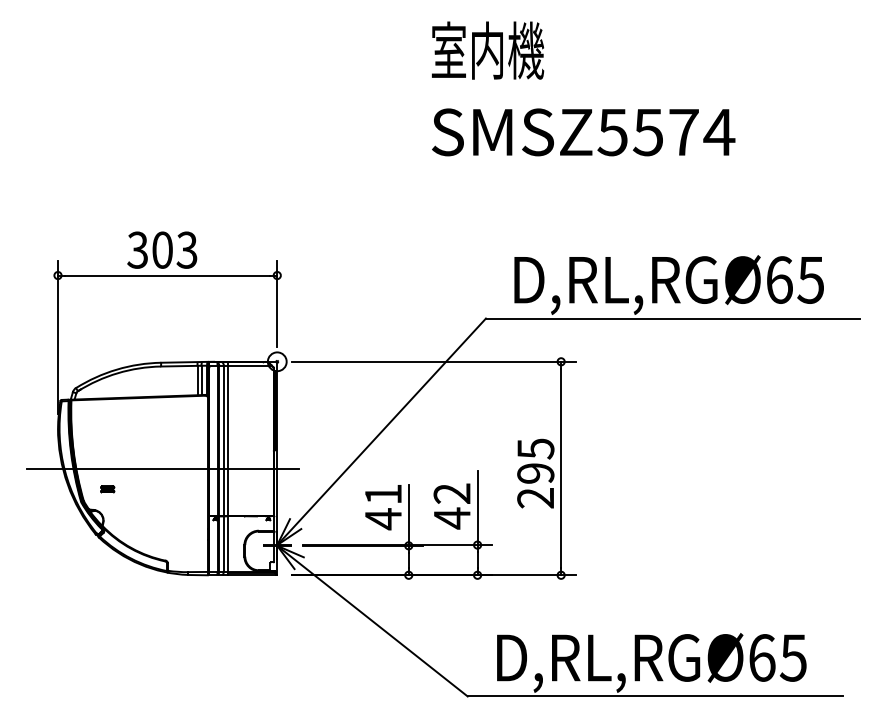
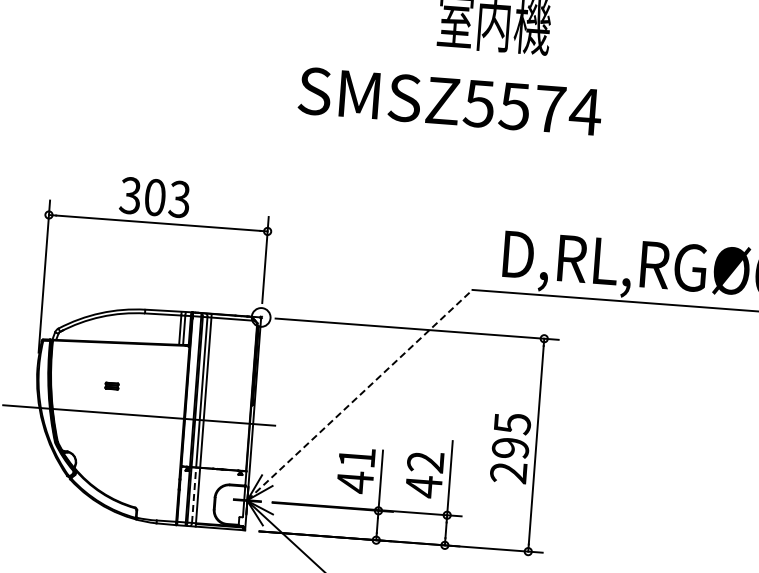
text: (583, 132) -> (450, 101), moved
line: (381, 431) -> (359, 394), solid -> dashed
part: (107, 489) -> (111, 386), moved
line: (223, 544) -> (193, 495), solid -> dashed

